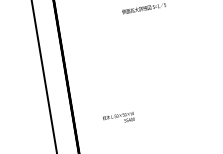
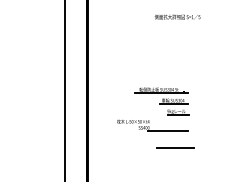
part: (142, 91) -> (161, 101), added
line: (153, 119) -> (168, 131), added
line: (162, 133) -> (175, 147), added

